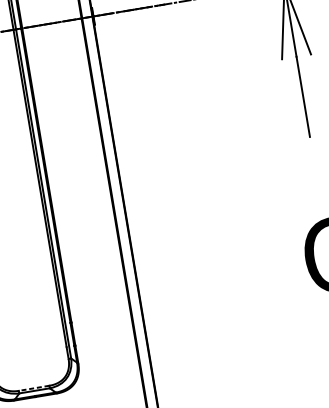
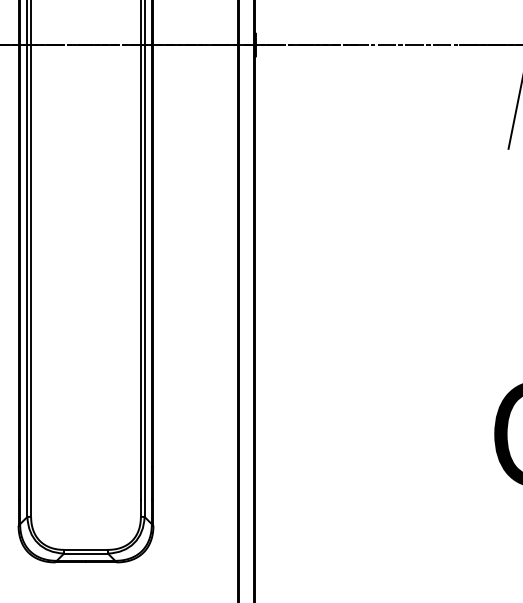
line: (34, 387) -> (86, 549), dashed -> solid

